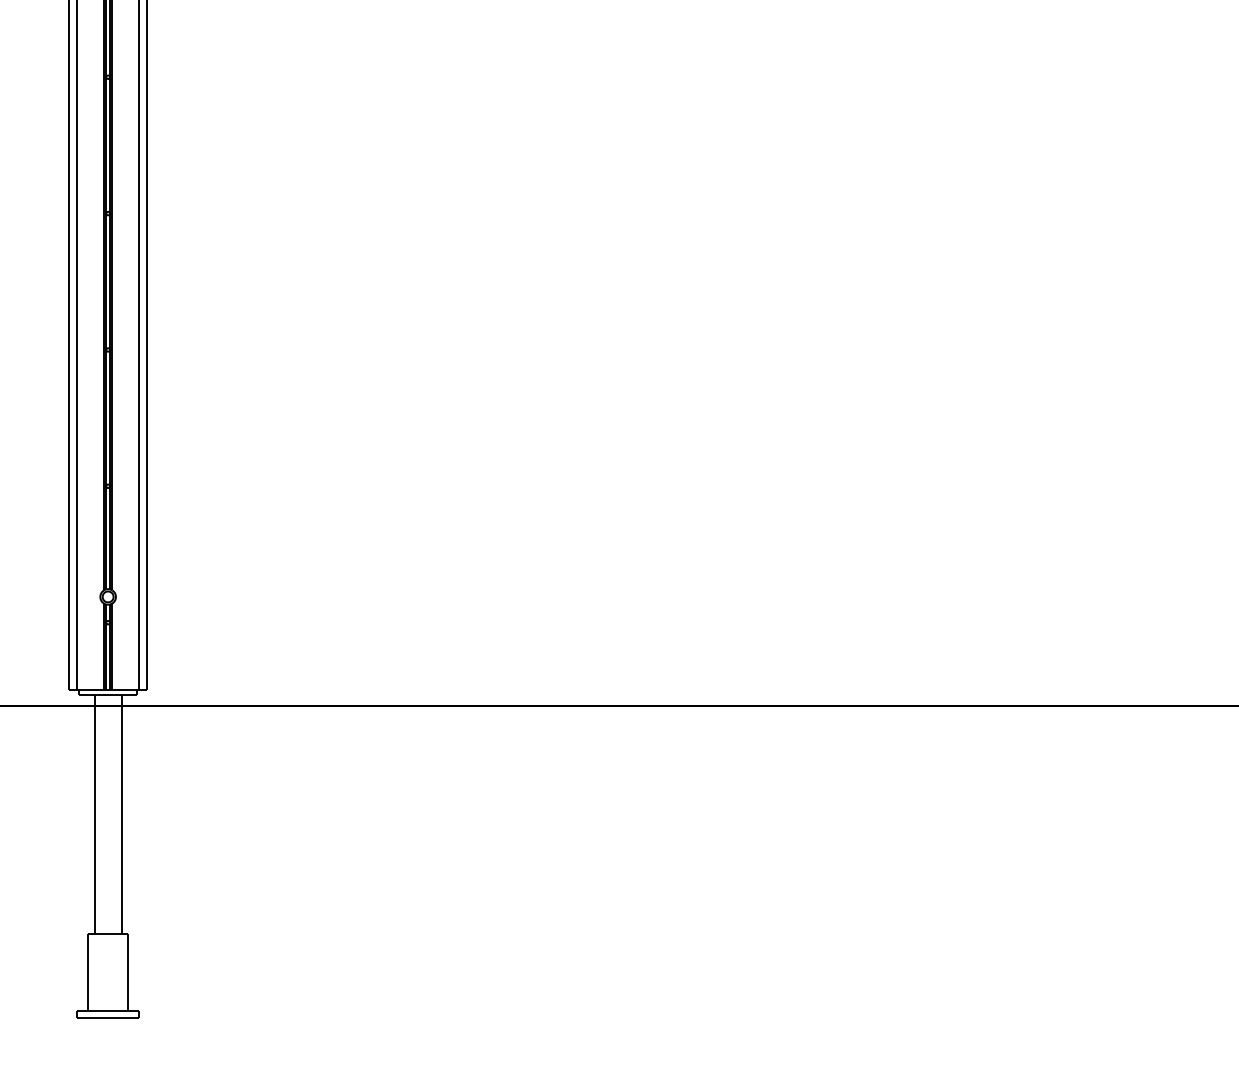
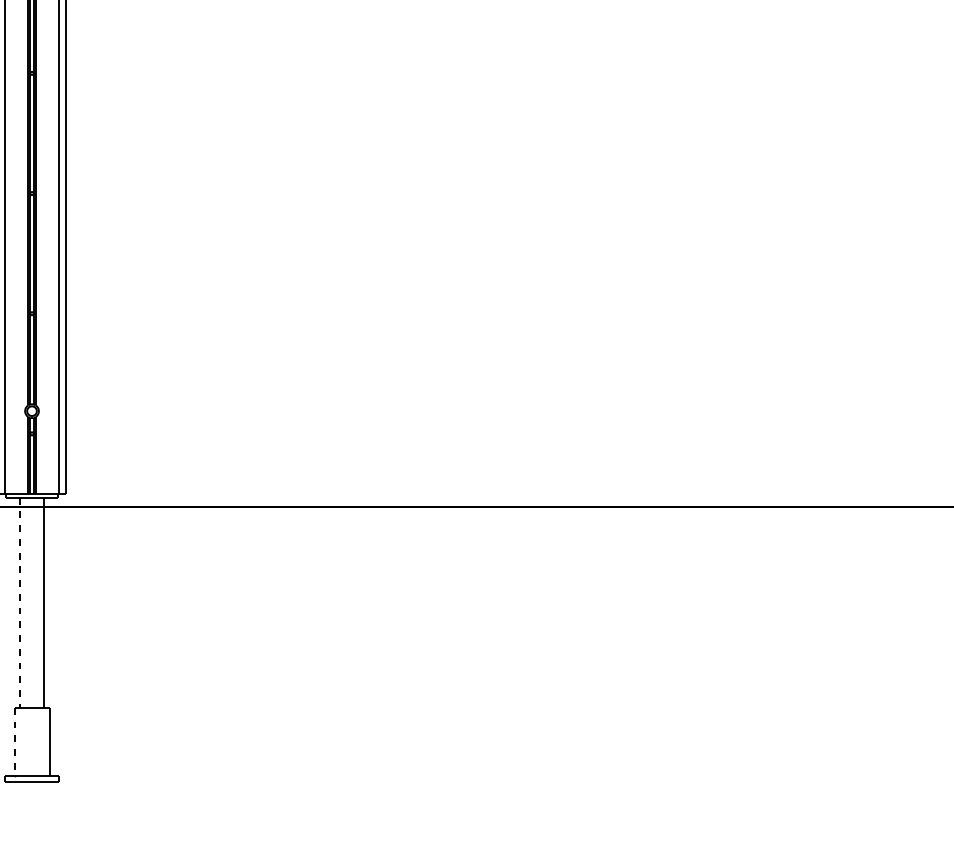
line: (94, 814) -> (19, 602), solid -> dashed
line: (88, 972) -> (14, 742), solid -> dashed

